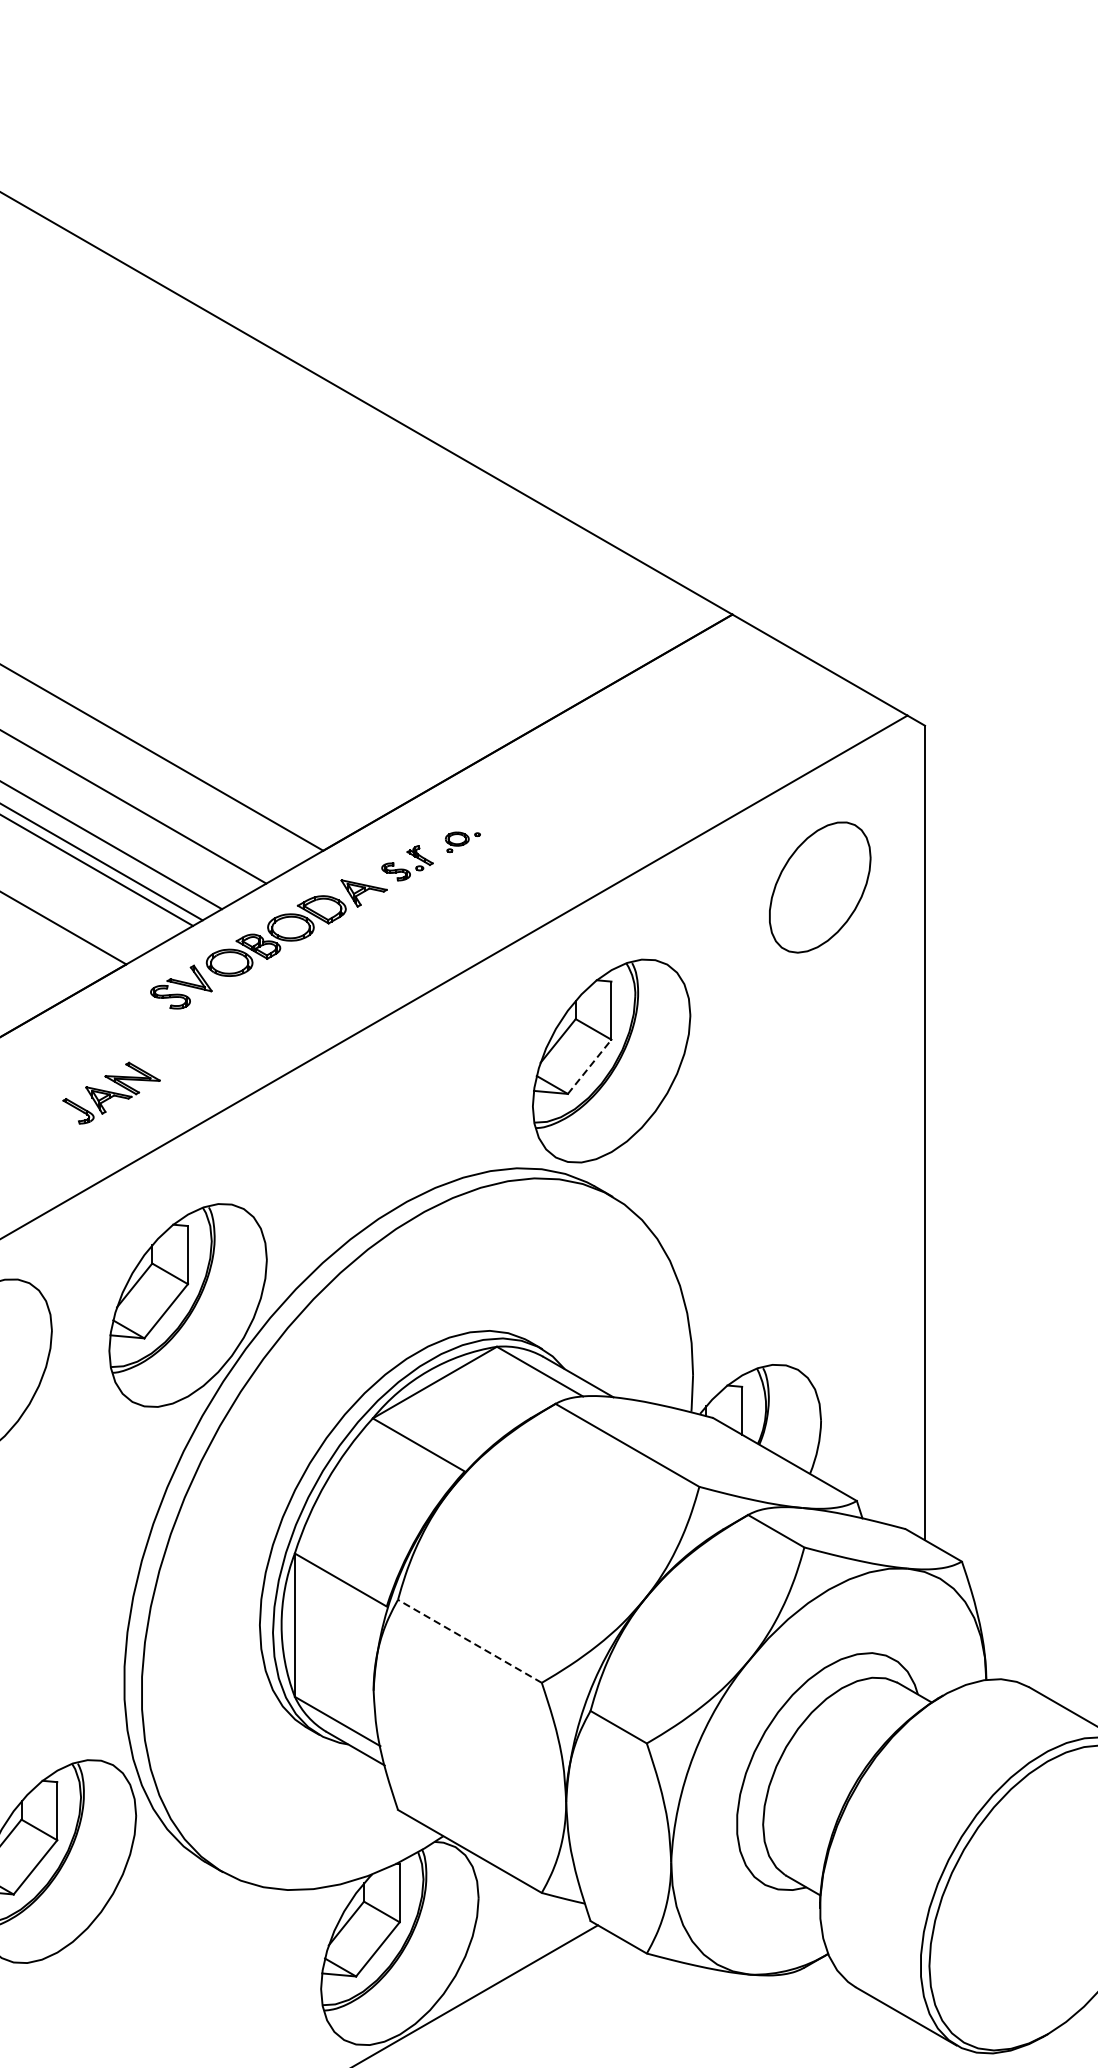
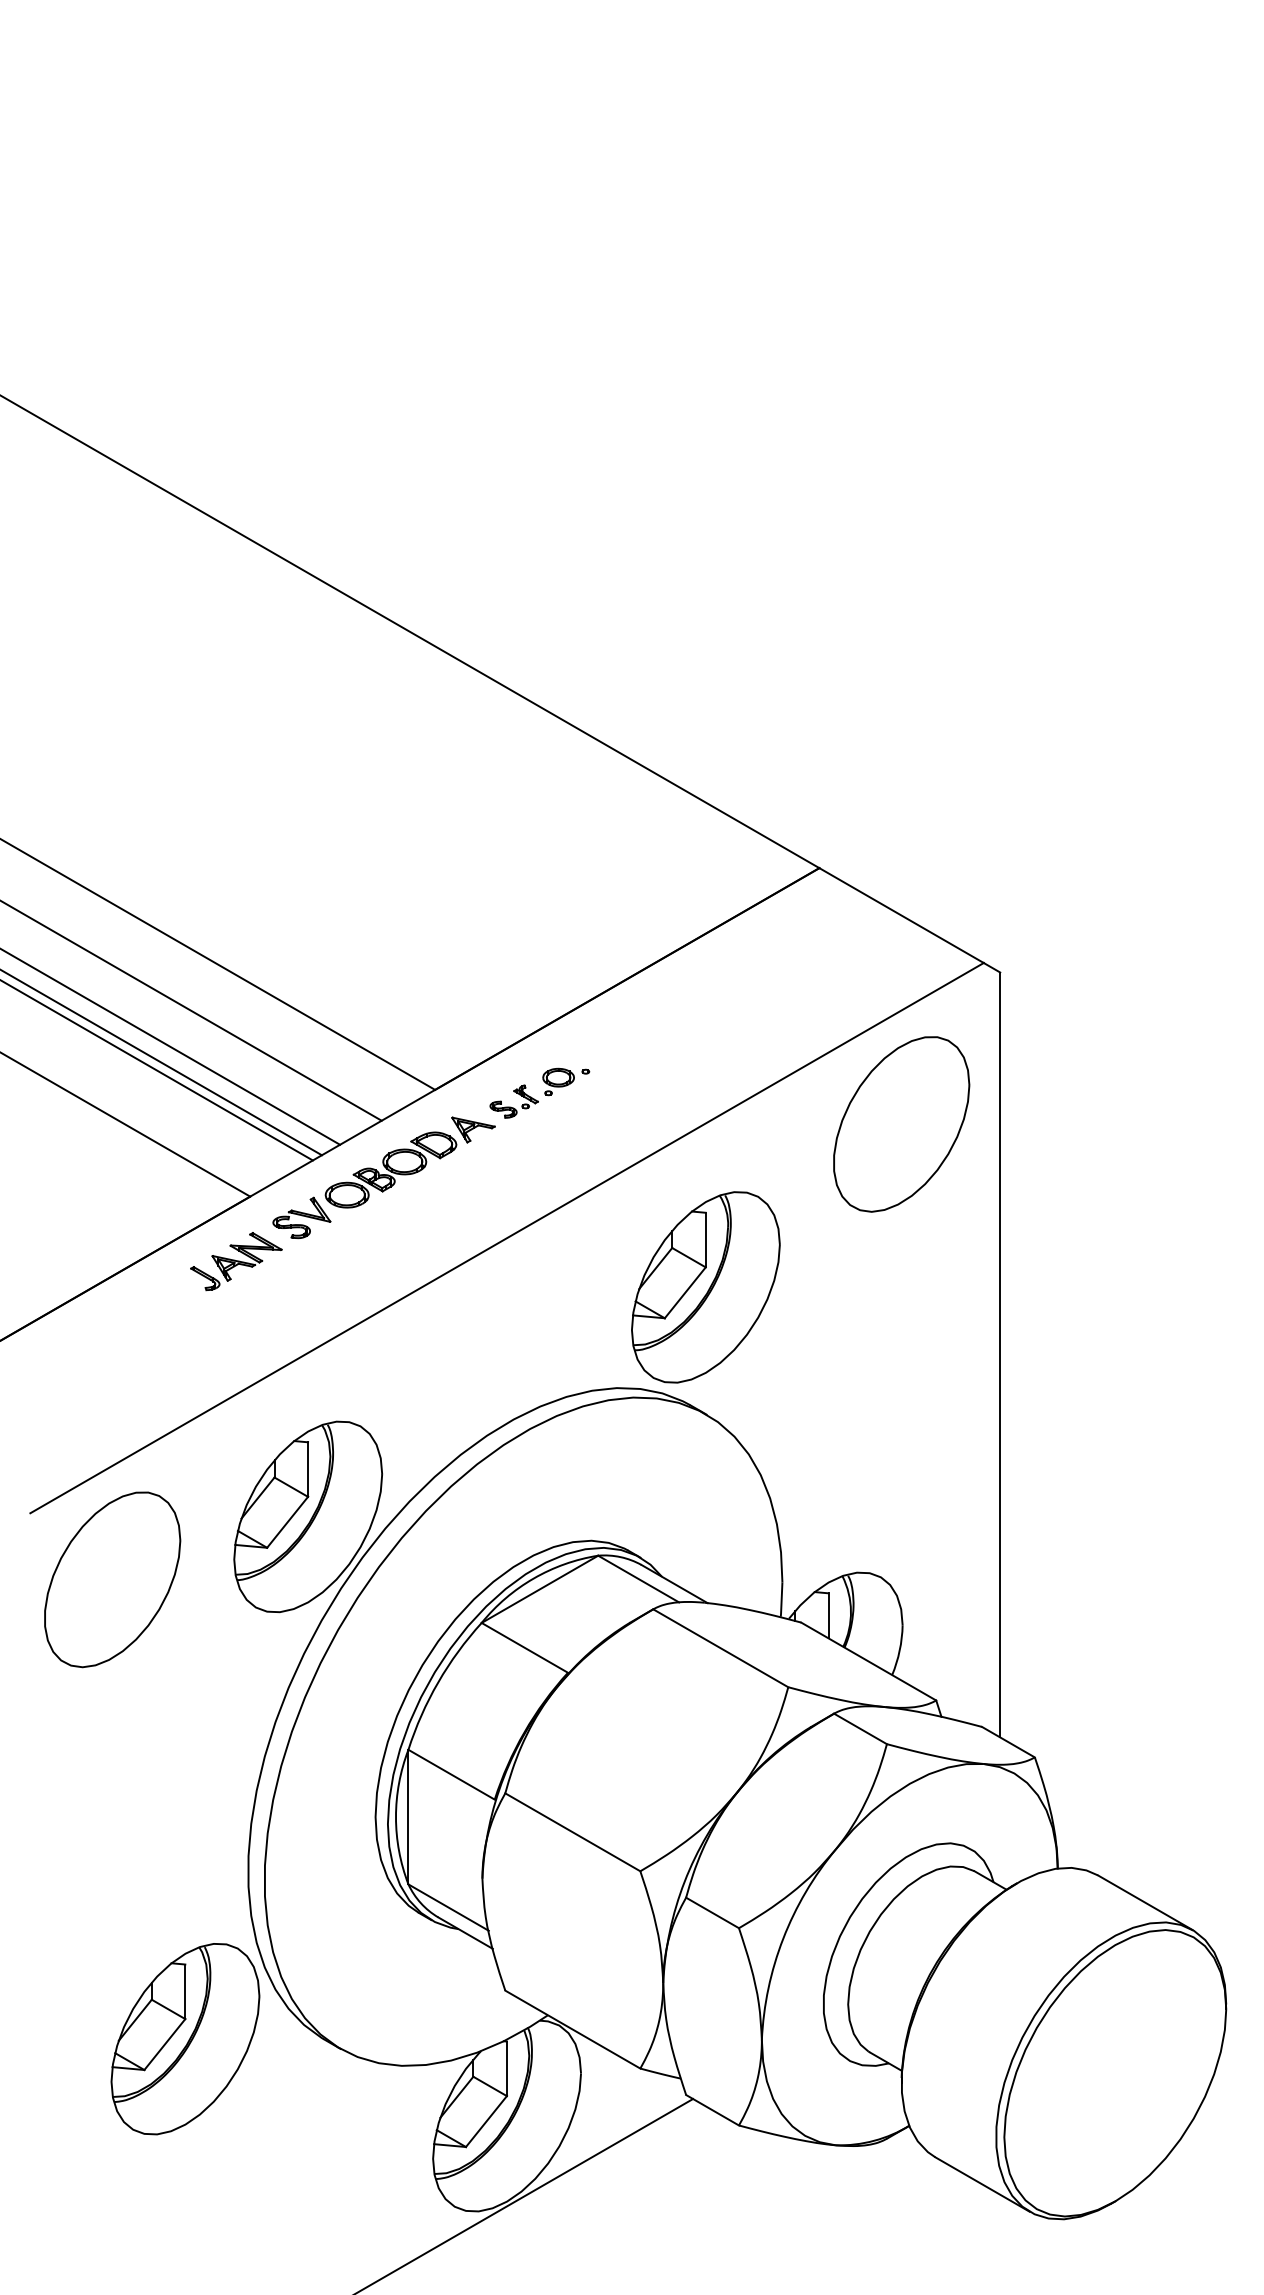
part: (463, 841) -> (566, 1081), size x1.43
part: (819, 887) -> (901, 1124), size x1.43
line: (589, 1066) -> (685, 1292), dashed -> solid
part: (111, 1093) -> (236, 1261), moved
line: (469, 1641) -> (572, 1832), dashed -> solid

